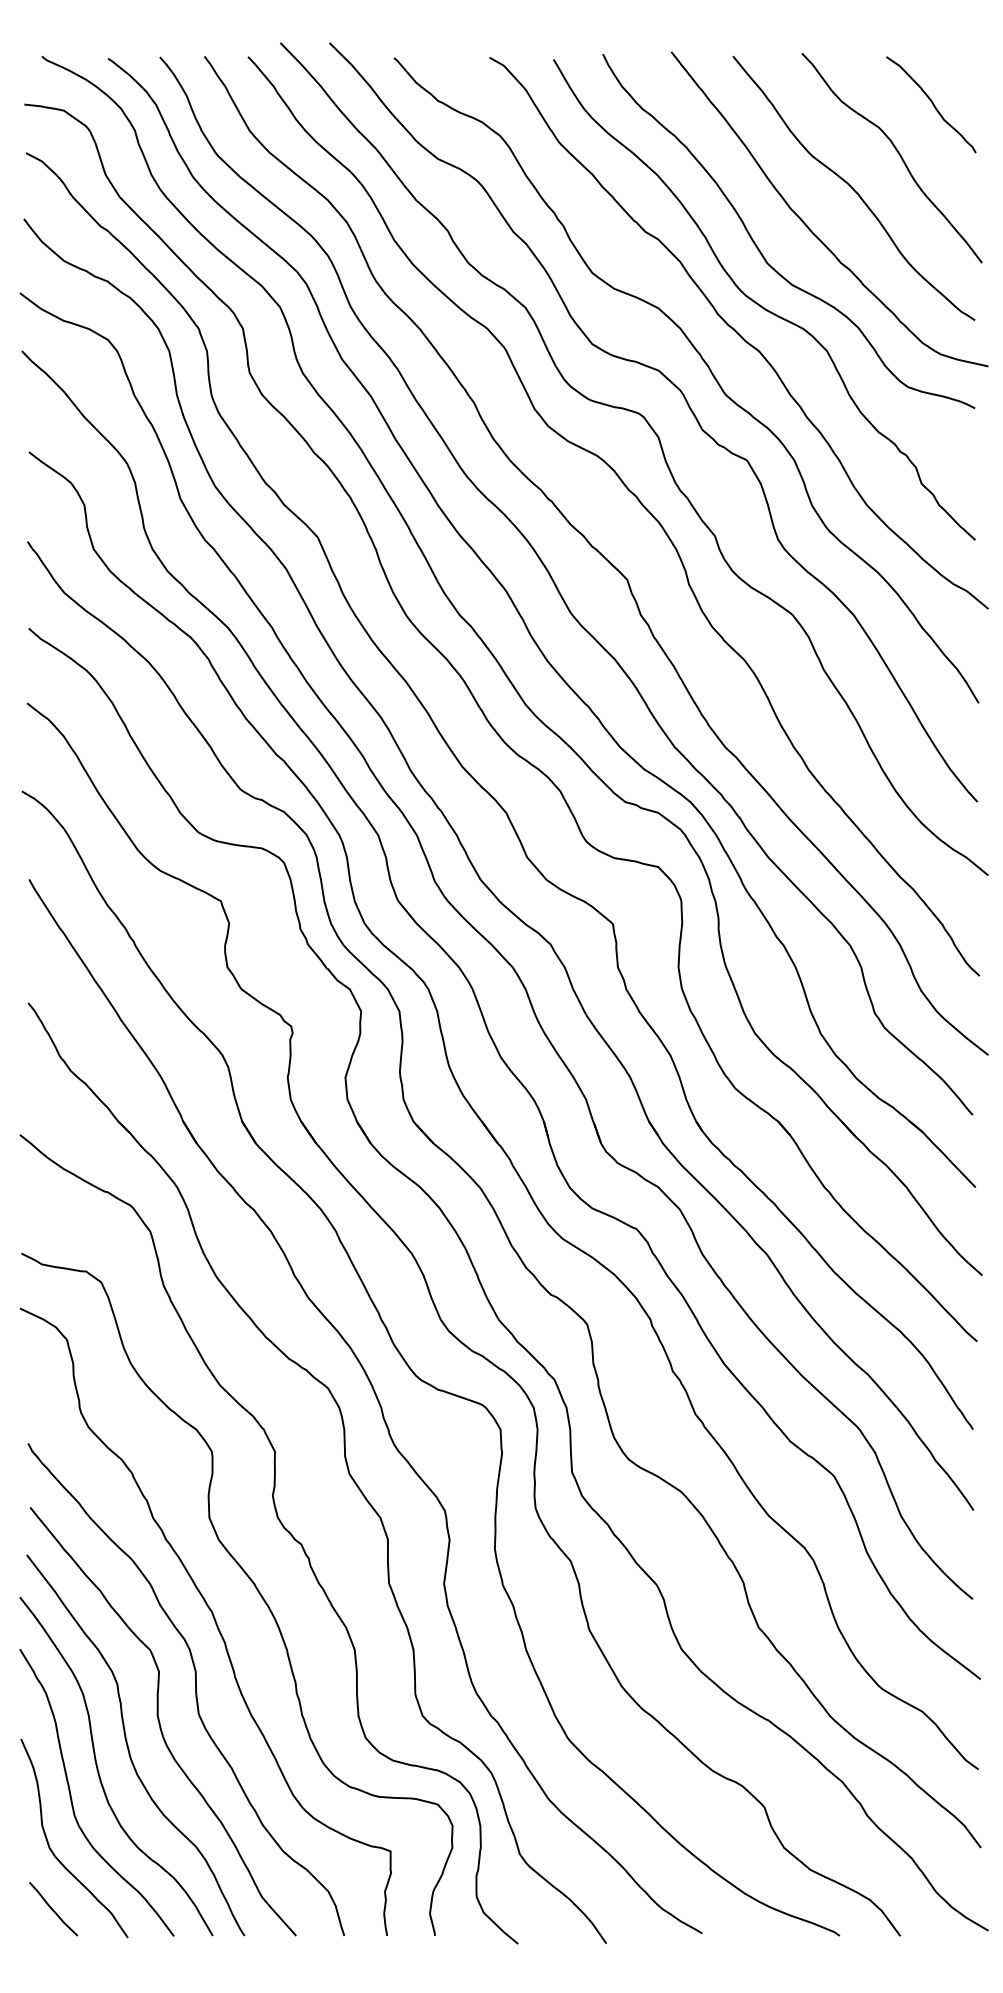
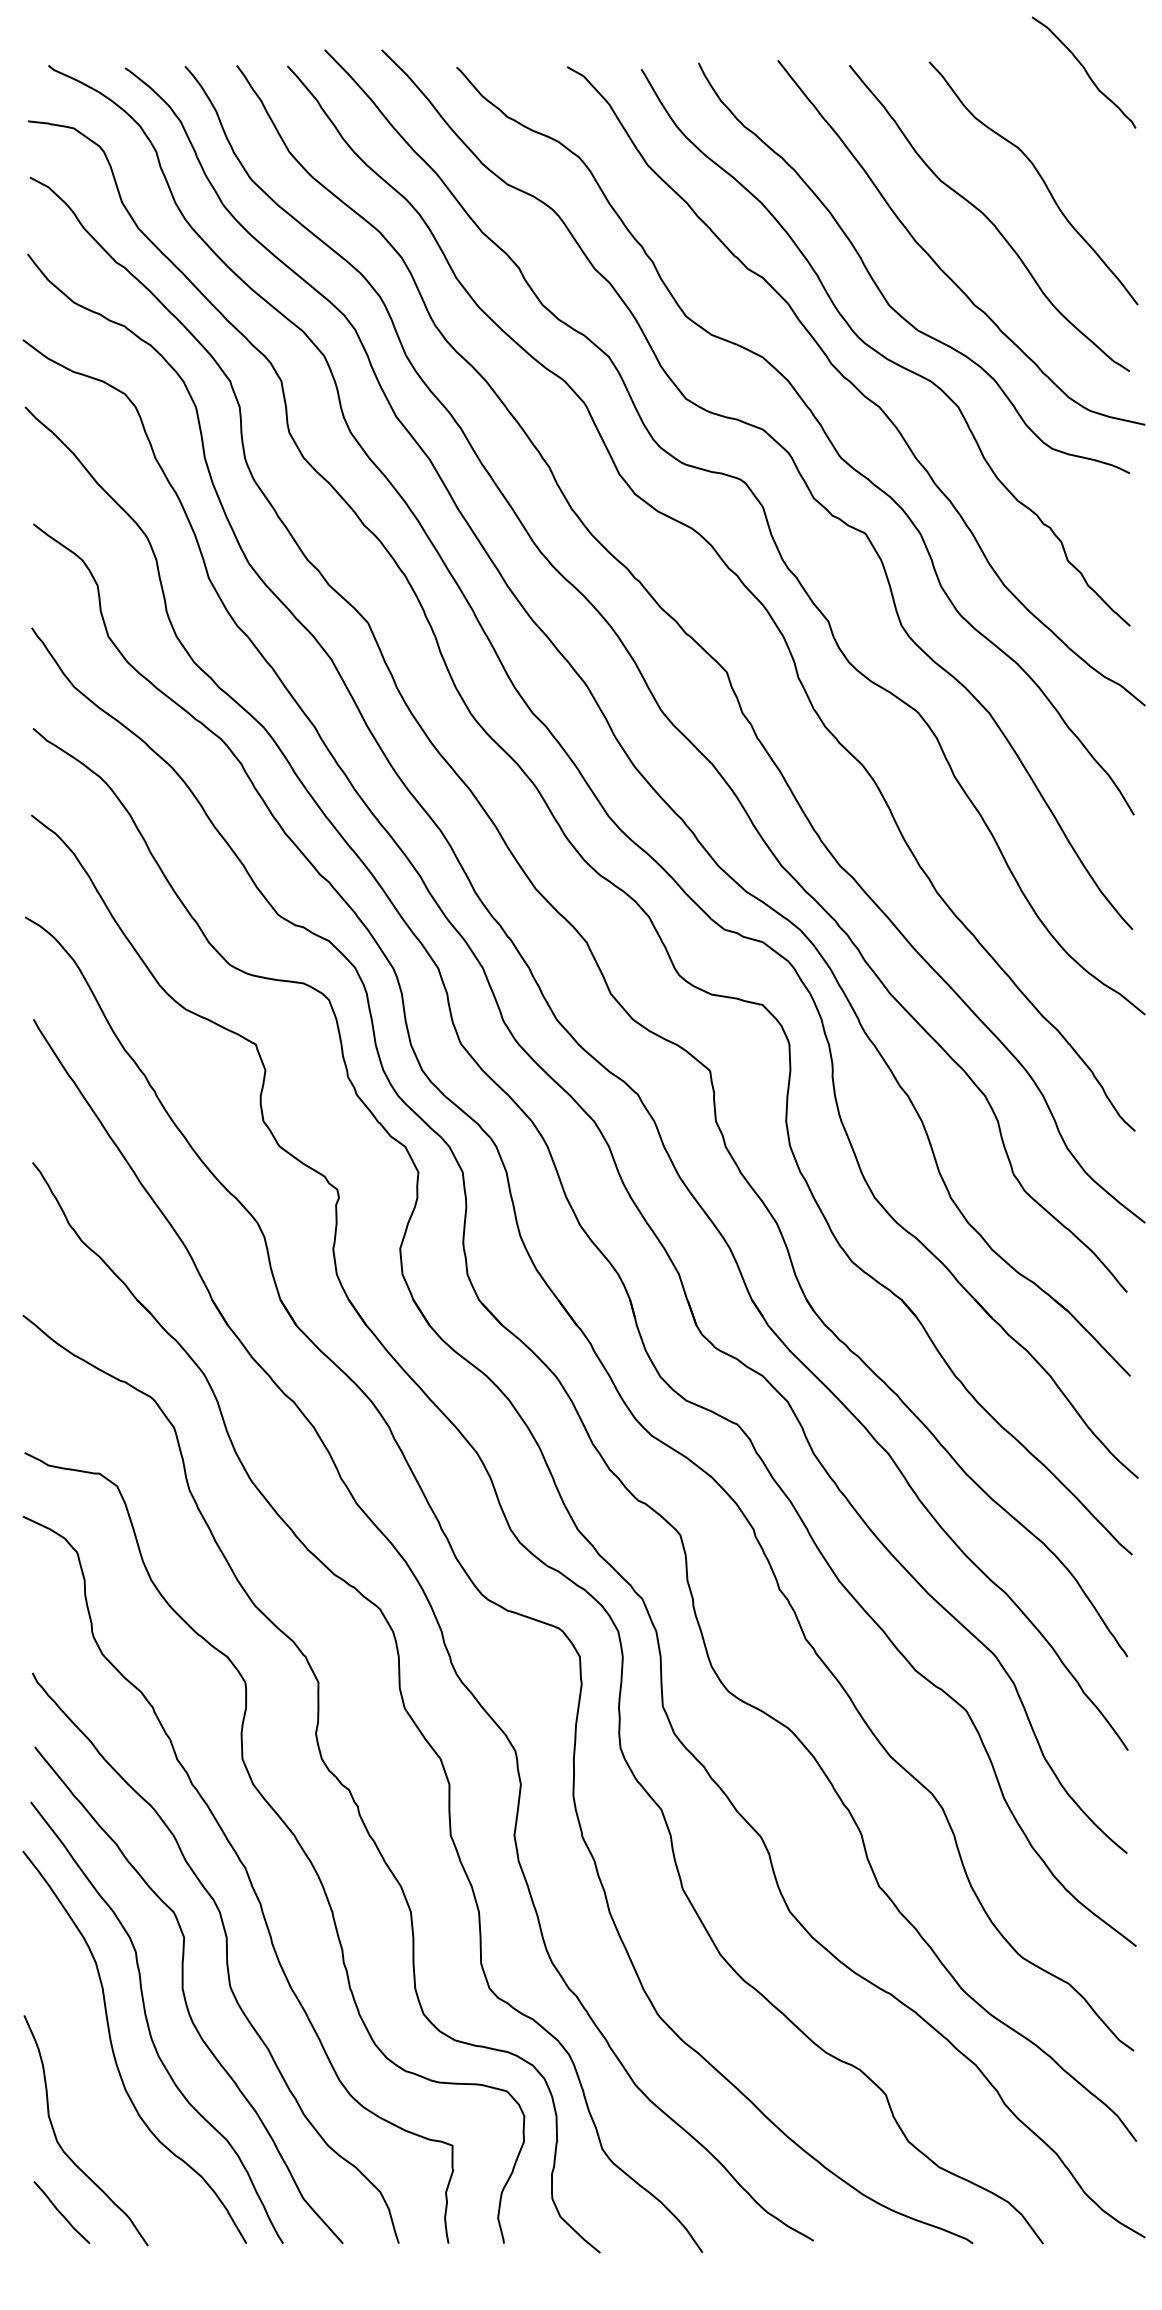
curve: (932, 104) -> (1085, 72), moved
curve: (72, 1798) -> (83, 2084), removed

